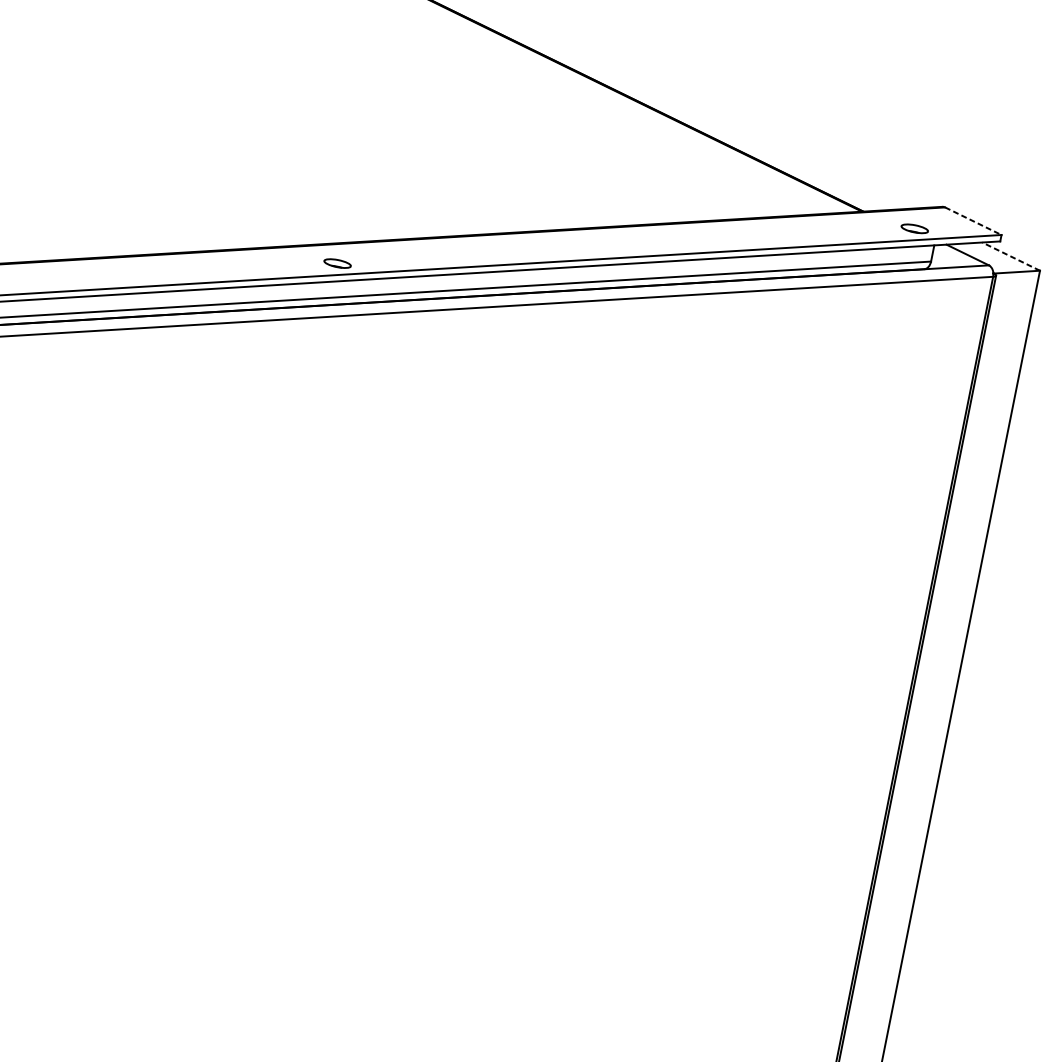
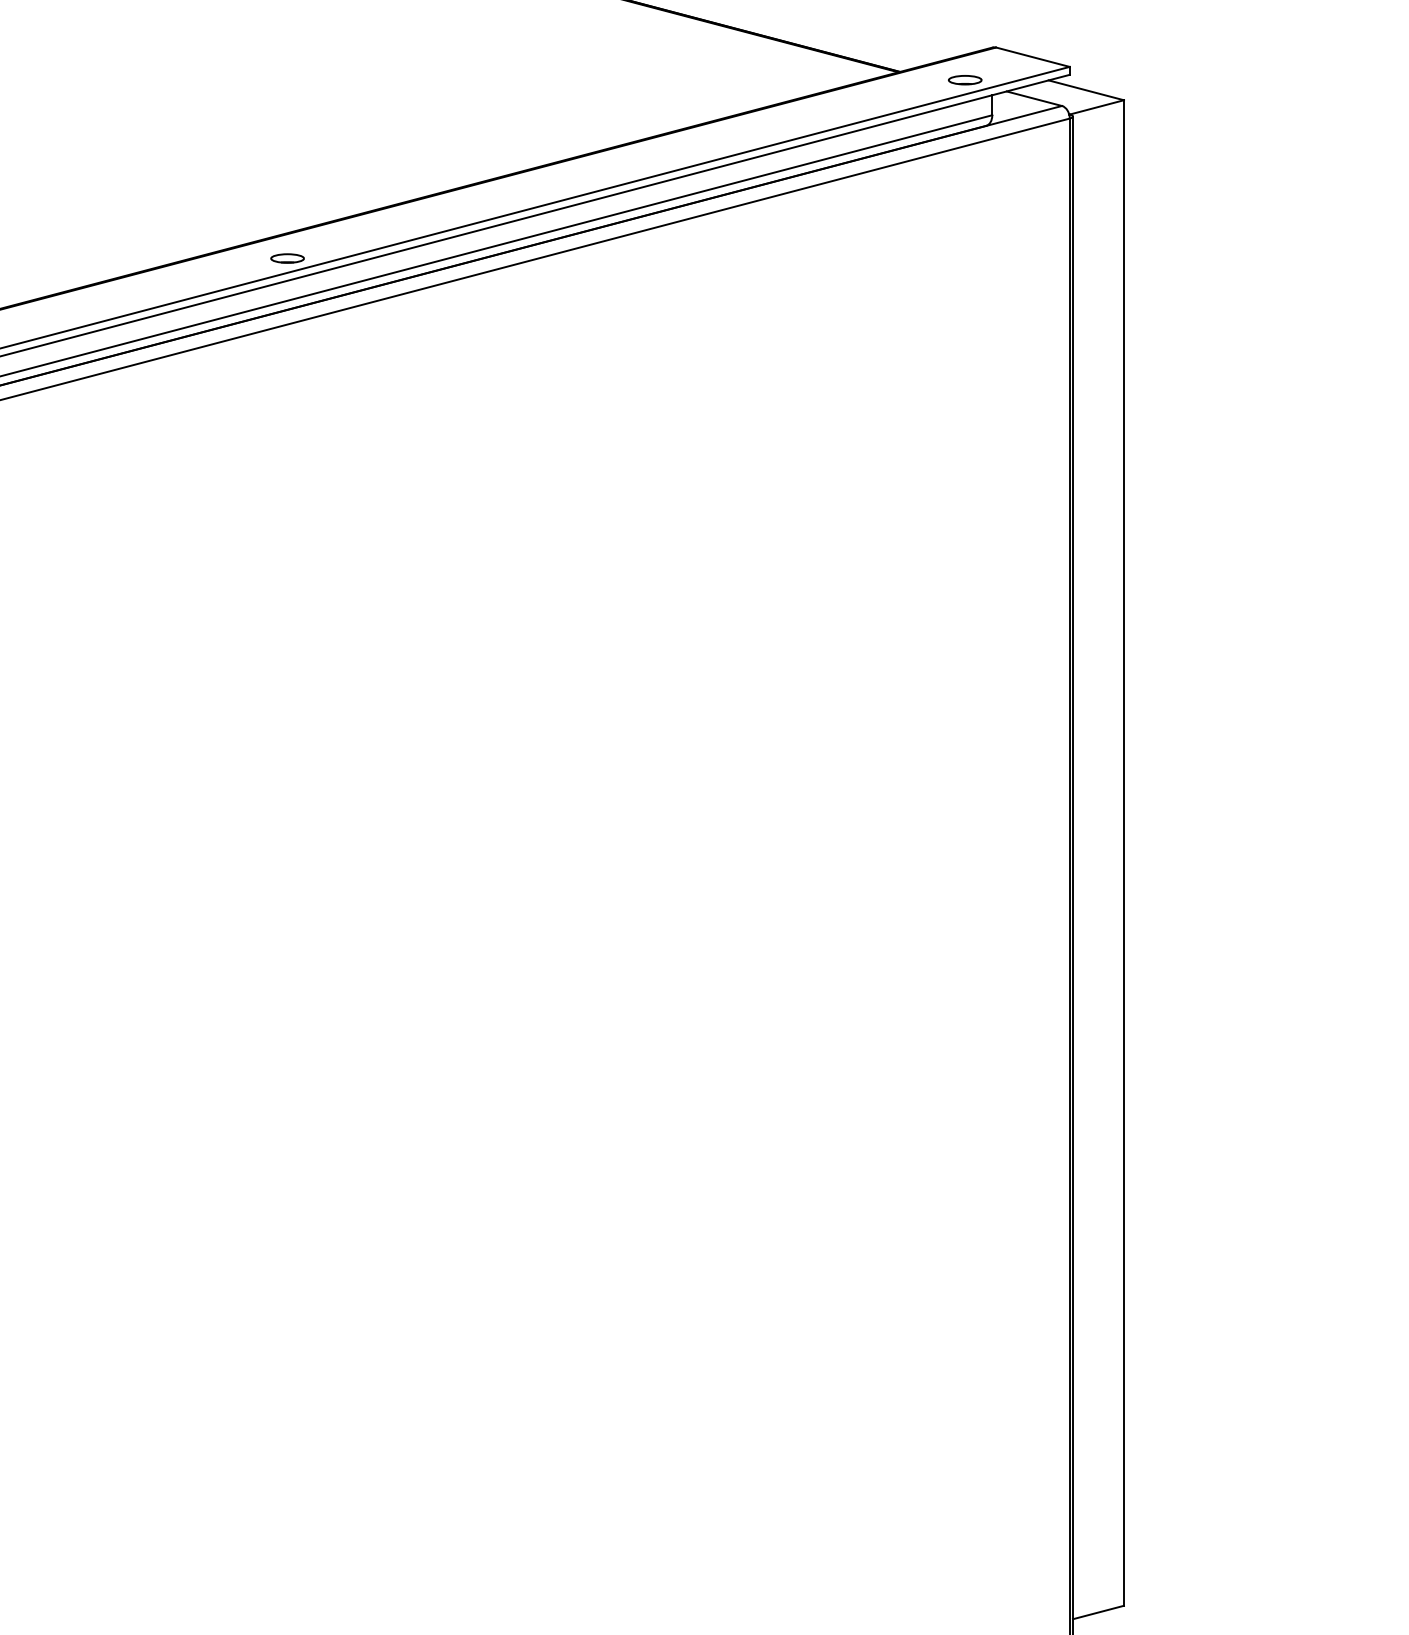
line: (973, 221) -> (1033, 57), dashed -> solid
line: (1011, 256) -> (1086, 90), dashed -> solid

